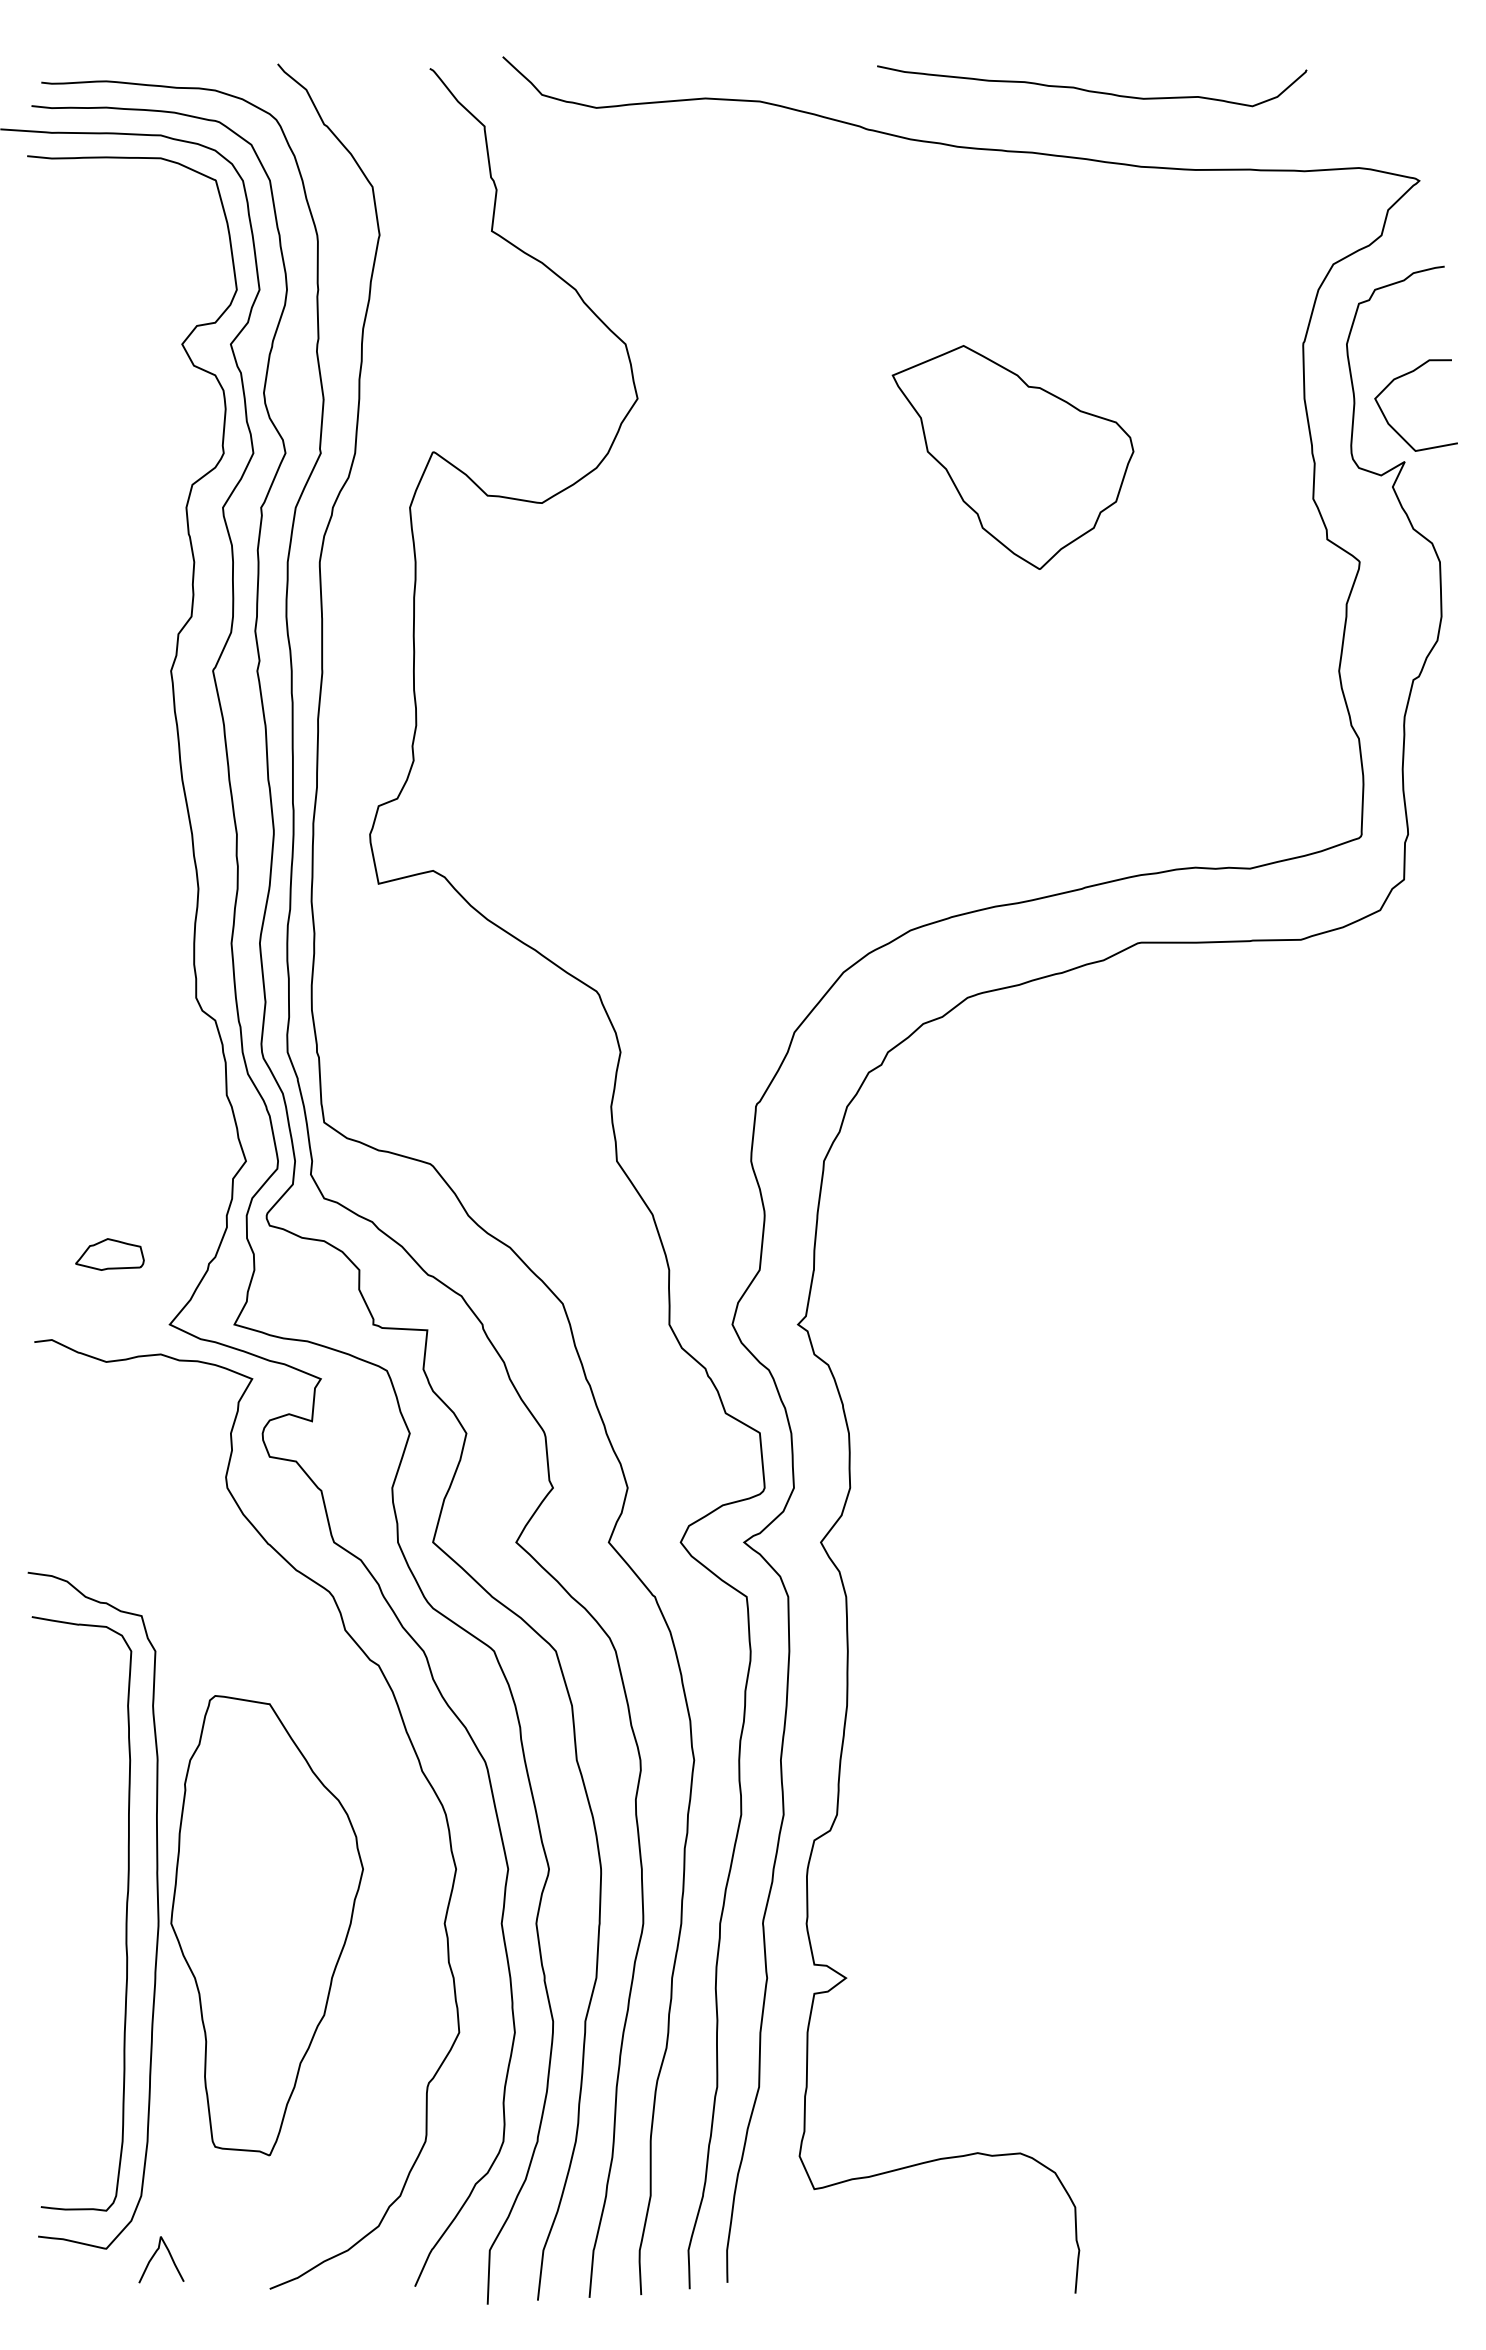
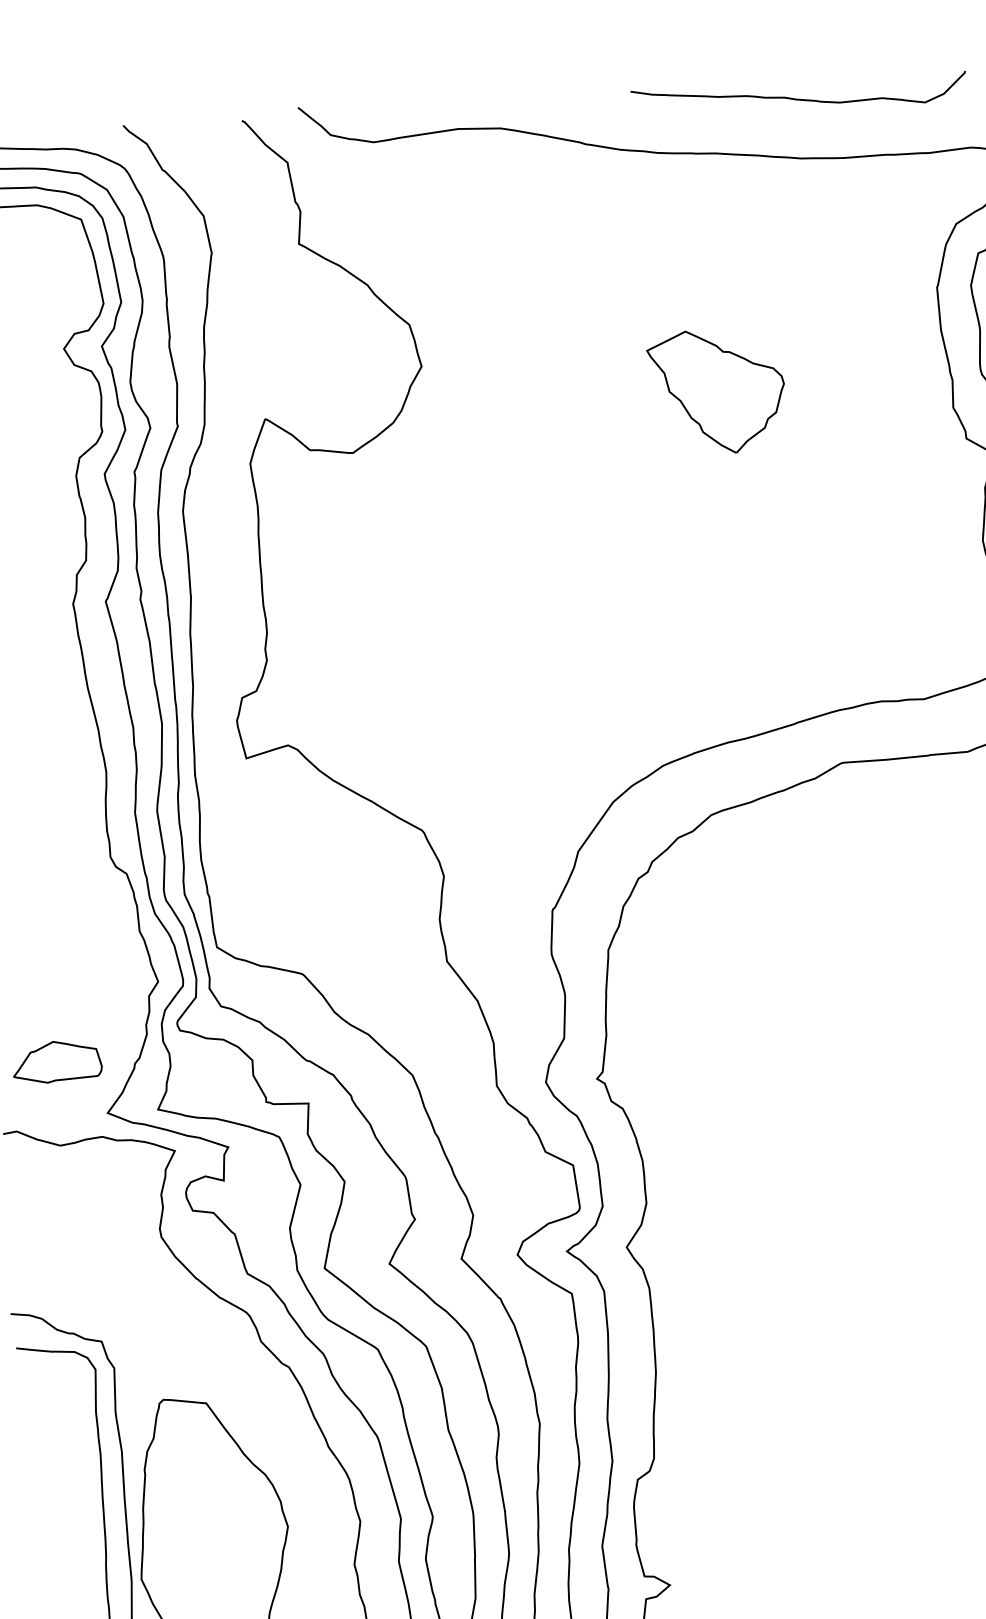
curve: (1092, 90) -> (799, 98), moved
part: (1012, 456) -> (716, 391), size x0.71
part: (109, 1254) -> (56, 1061), size x1.67

